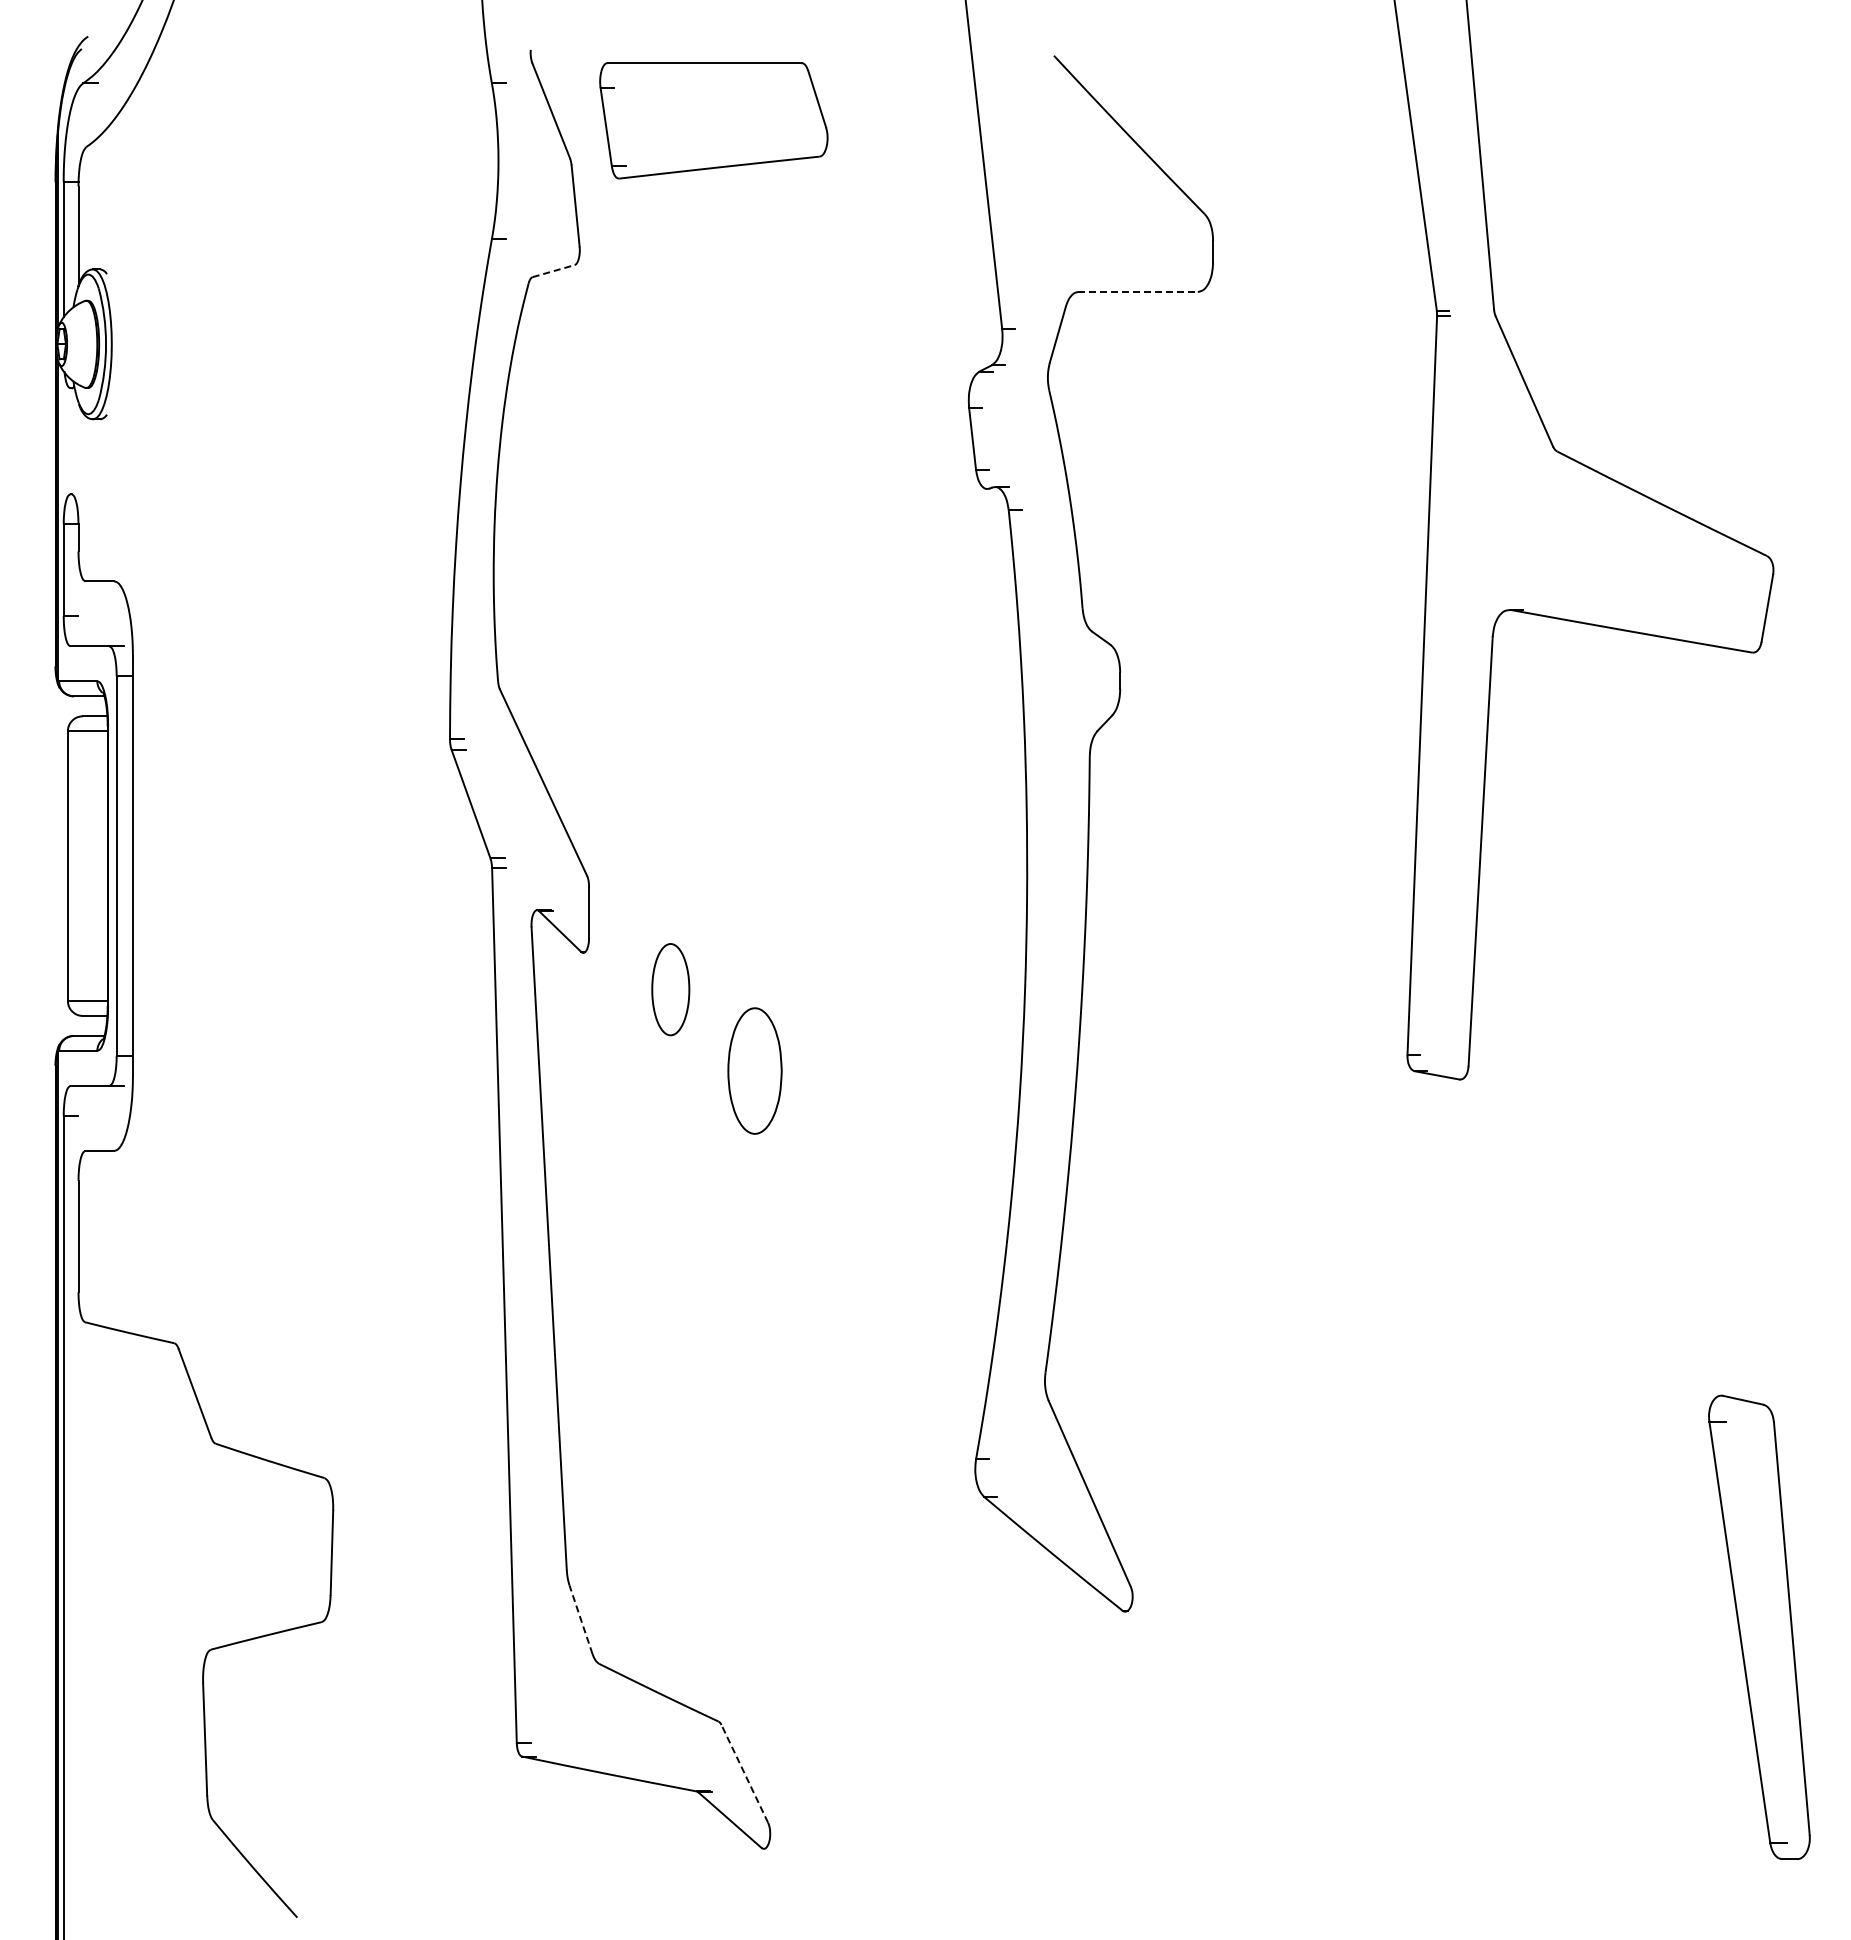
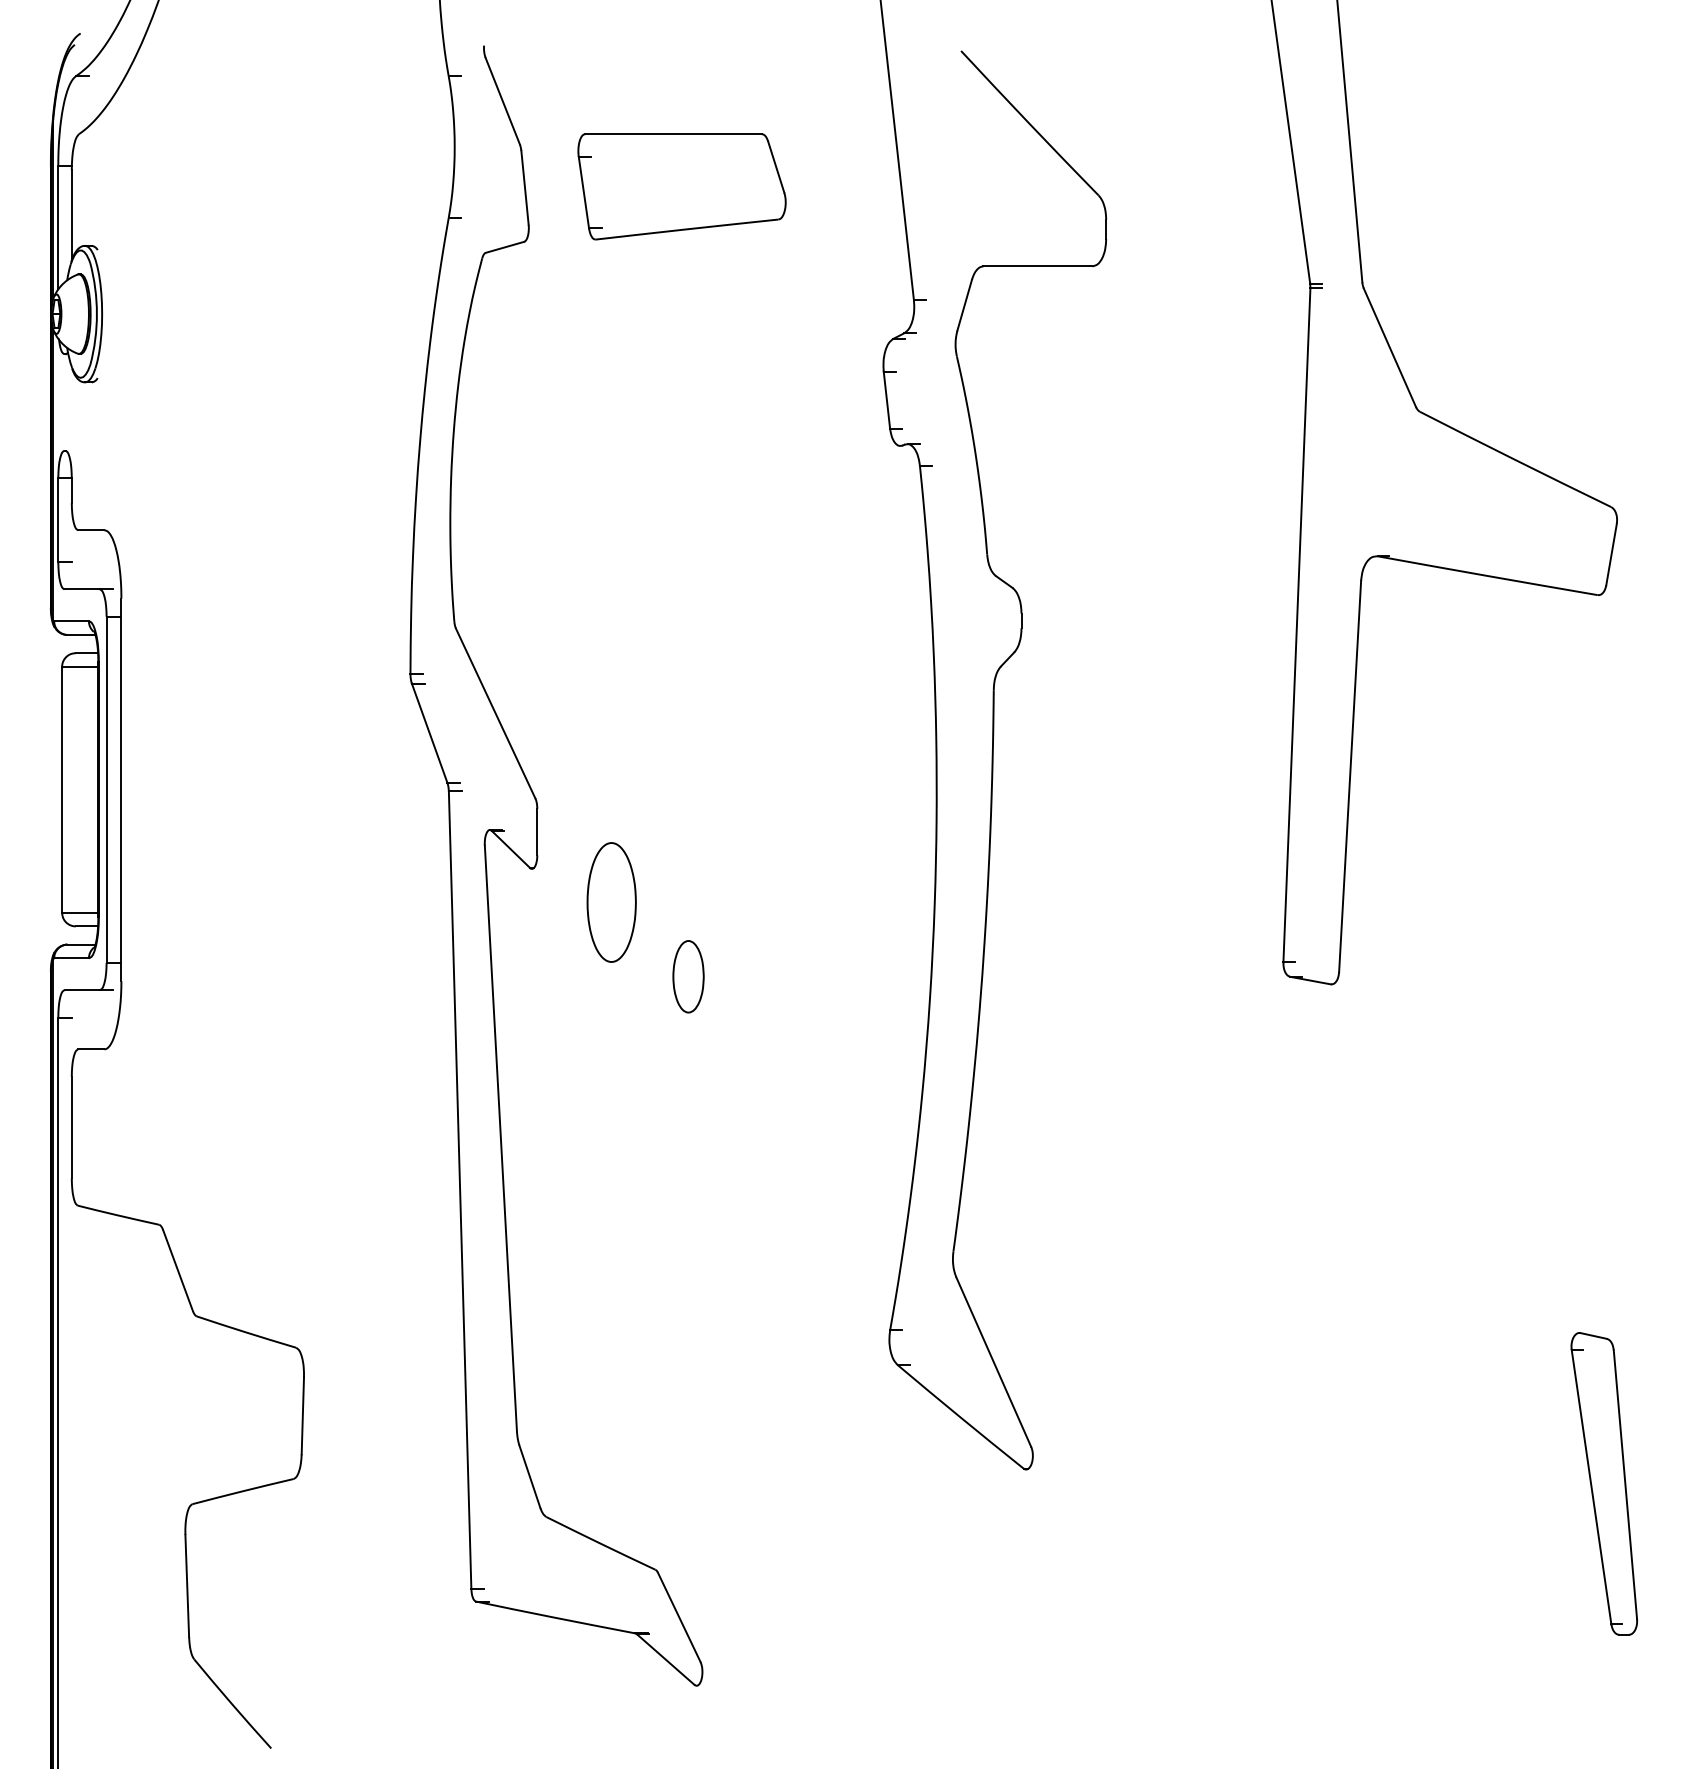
part: (713, 120) -> (681, 186), moved
line: (553, 271) -> (504, 247), dashed -> solid
line: (1138, 292) -> (1038, 266), dashed -> solid
part: (670, 989) -> (611, 902), size x1.43
part: (754, 1071) -> (688, 977), size x0.62
line: (580, 1619) -> (529, 1476), dashed -> solid
part: (1759, 1627) -> (1604, 1483), size x0.71
line: (744, 1773) -> (678, 1617), dashed -> solid

